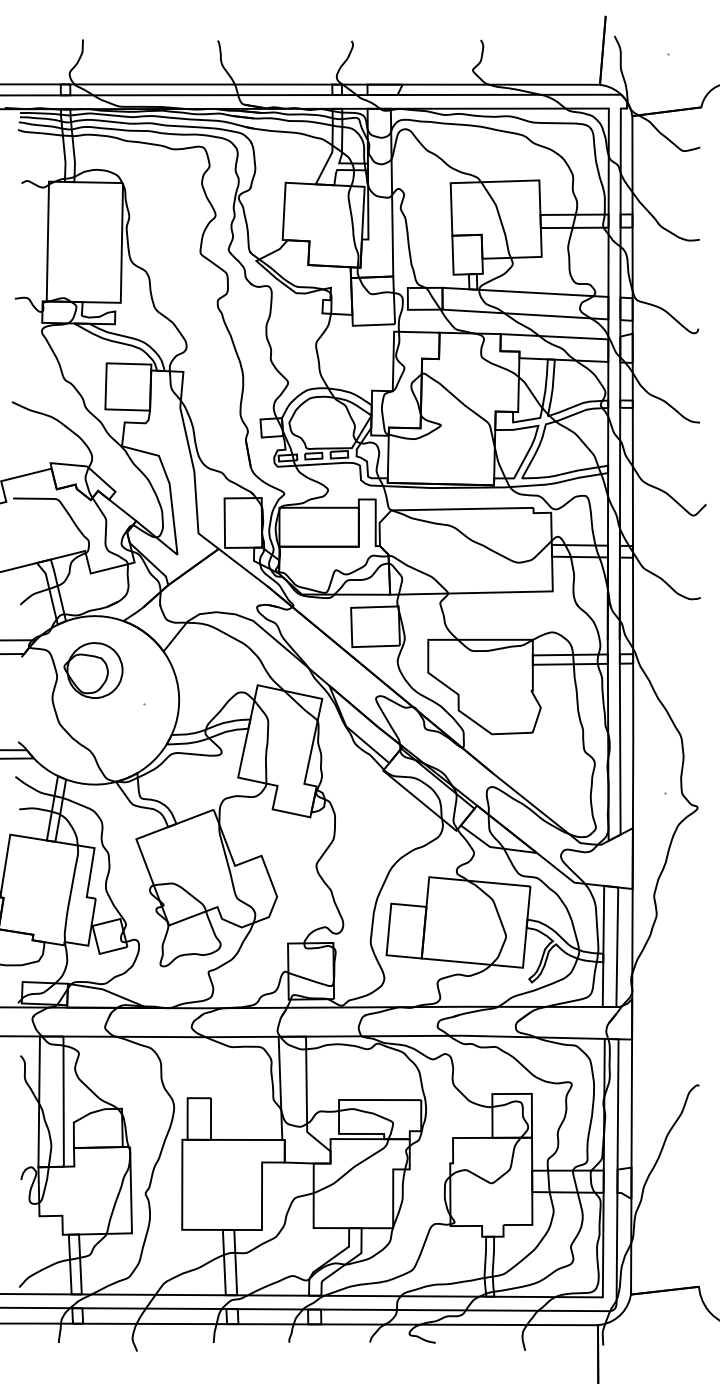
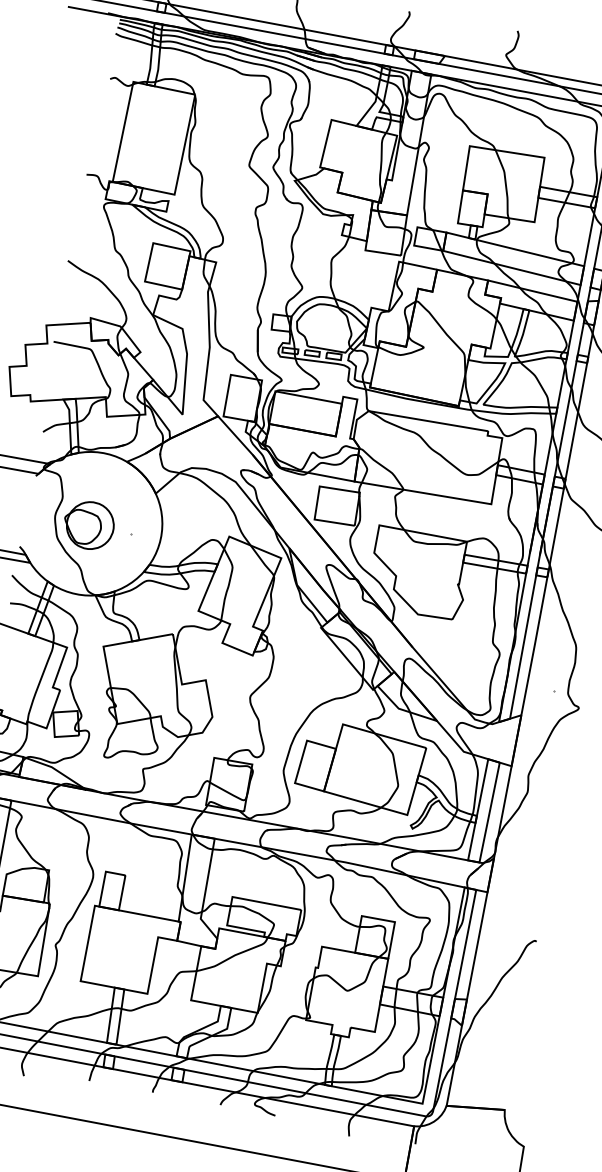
part: (93, 670) -> (89, 525), moved

